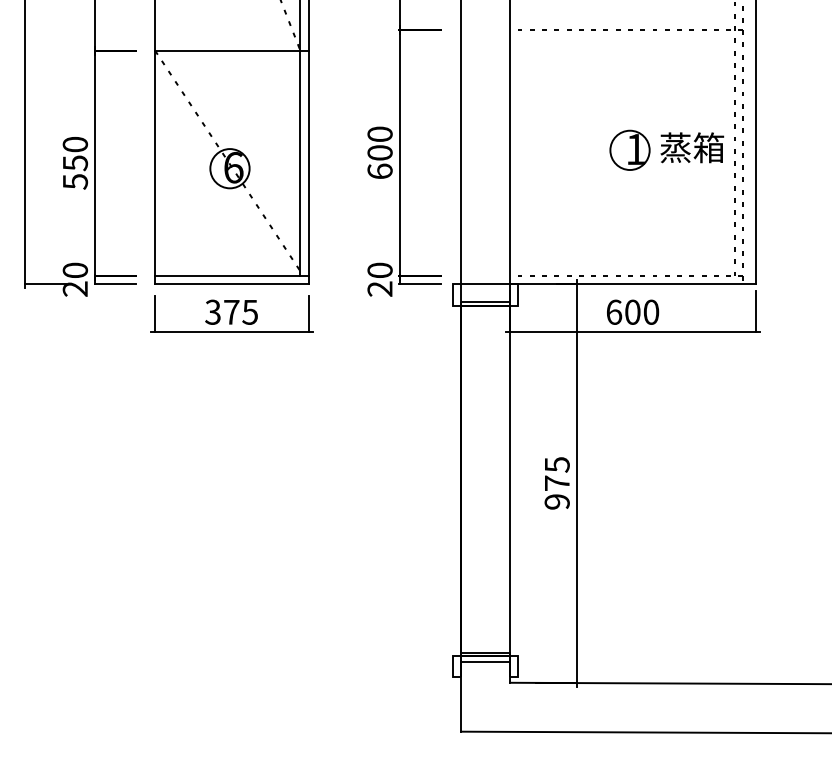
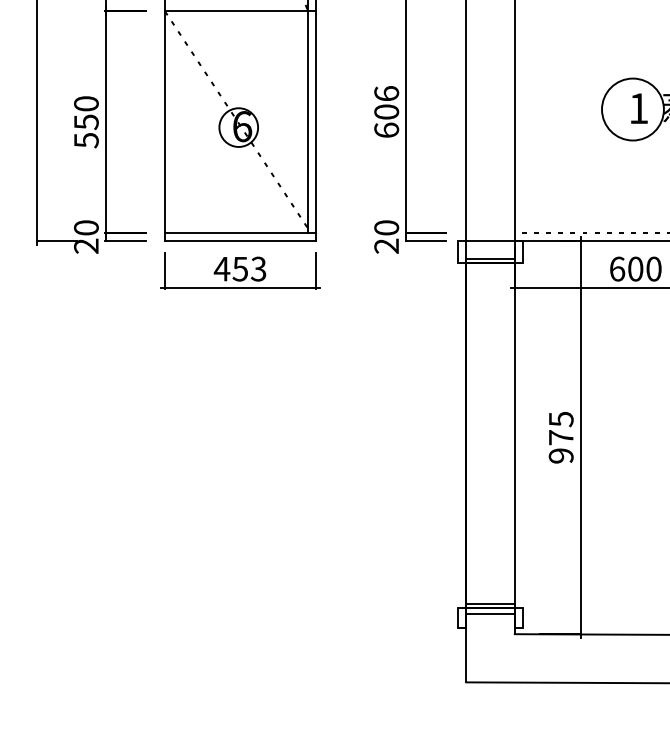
text: (379, 133) -> (386, 92), 600 -> 606
circle: (629, 150) -> (632, 109), size x1.6
text: (230, 311) -> (239, 268), 375 -> 453

